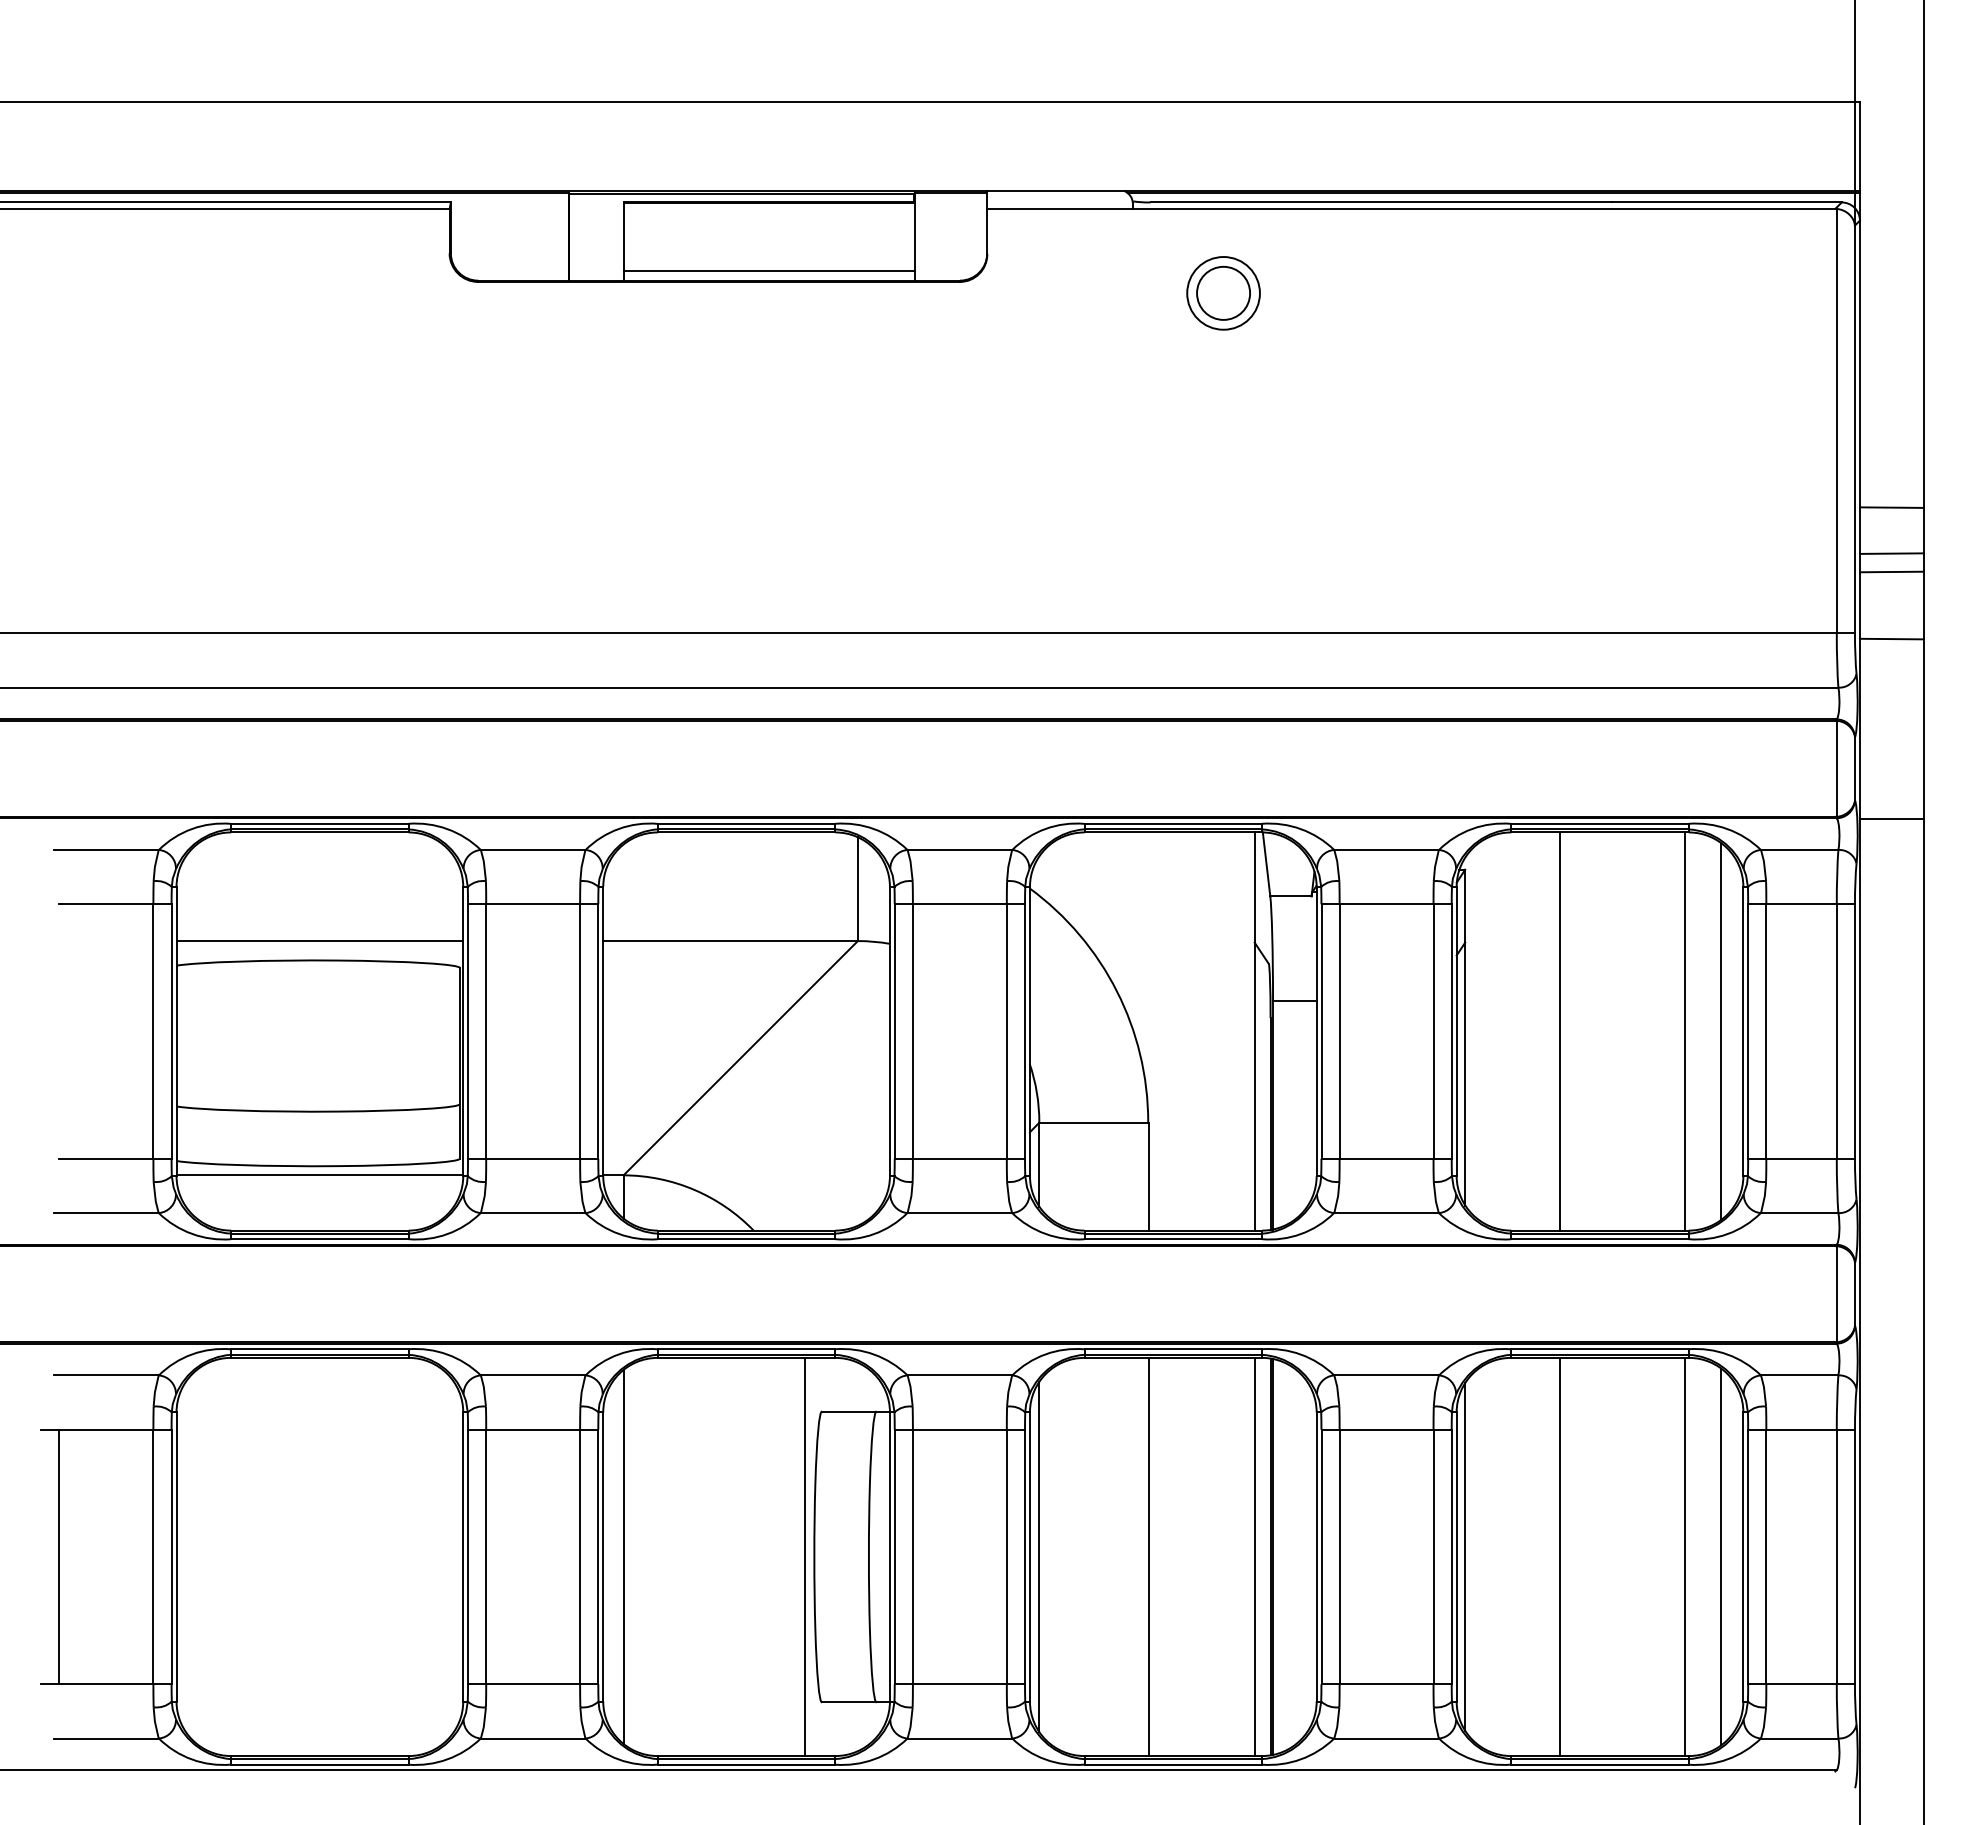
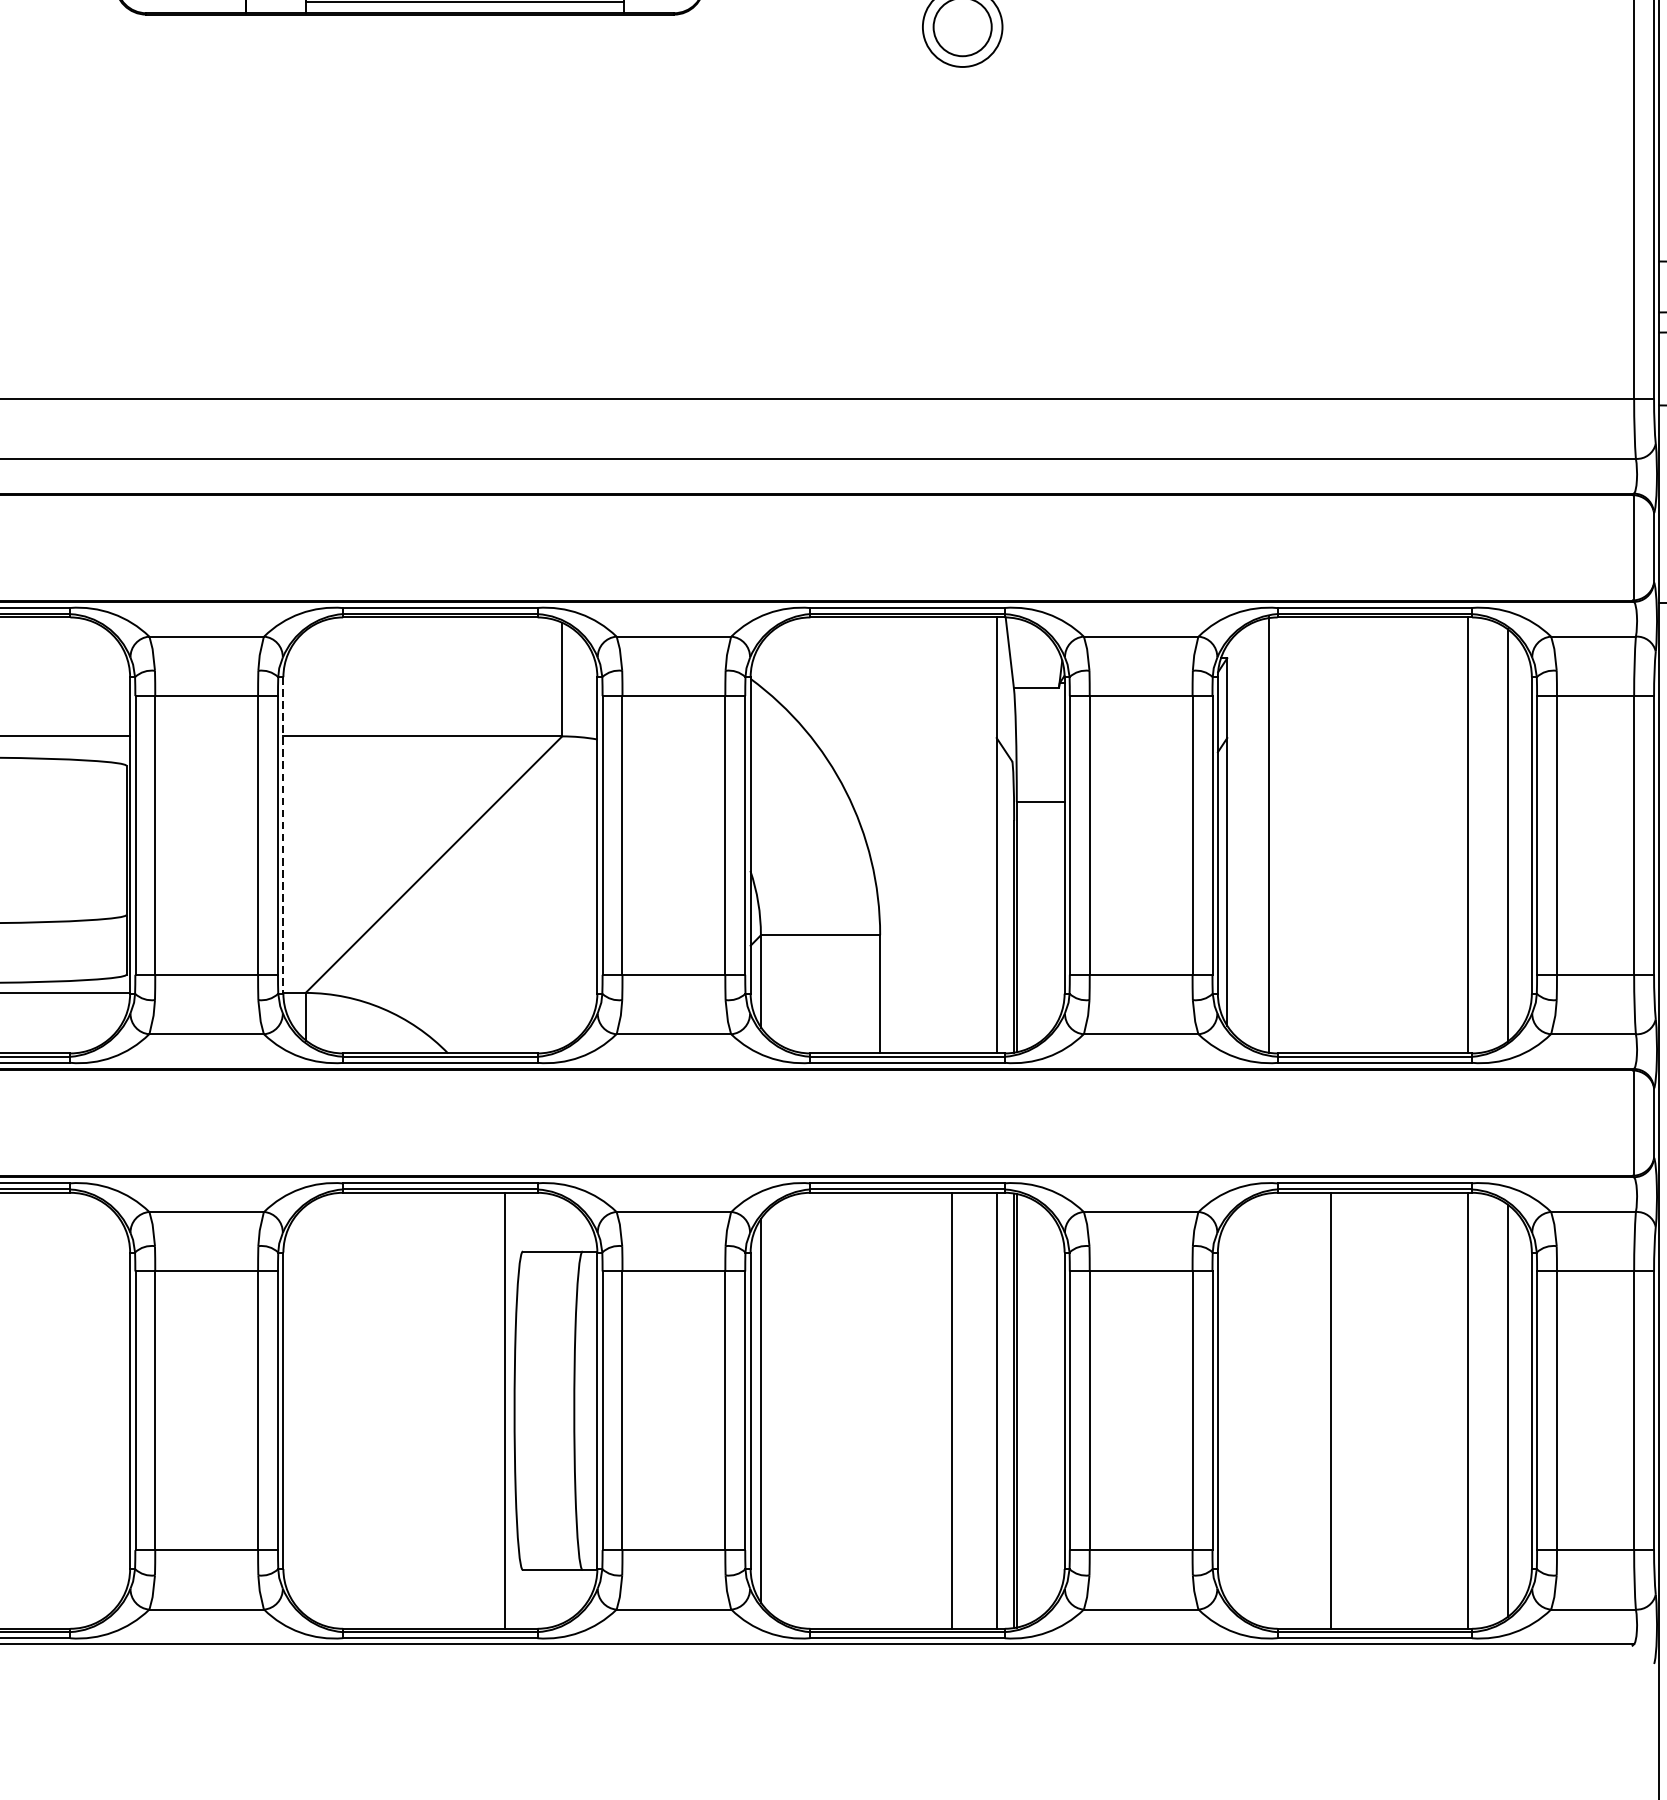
line: (603, 1031) -> (283, 835), solid -> dashed
line: (1559, 1031) -> (1268, 835), moved
line: (623, 1556) -> (305, 1410), removed
line: (1148, 1556) -> (951, 1410), moved
line: (1465, 1556) -> (1227, 1410), removed

